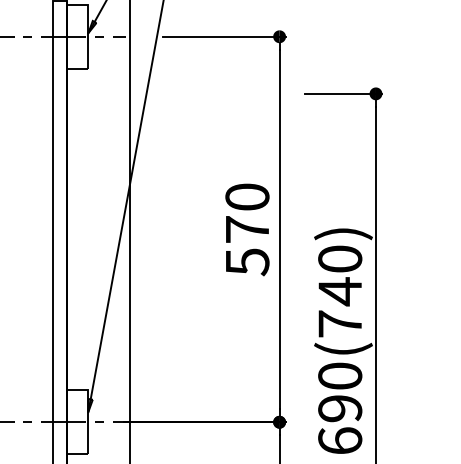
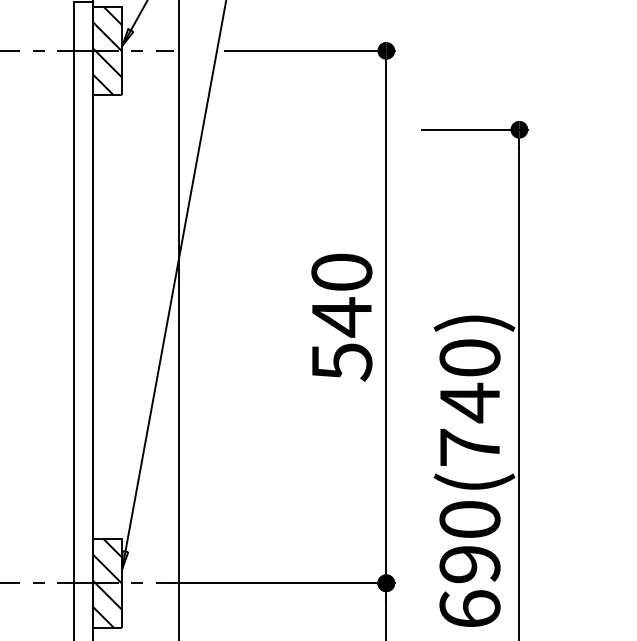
hatch: (77, 36) -> (107, 50), added
text: (247, 229) -> (341, 317), 570 -> 540
hatch: (77, 422) -> (107, 583), added

